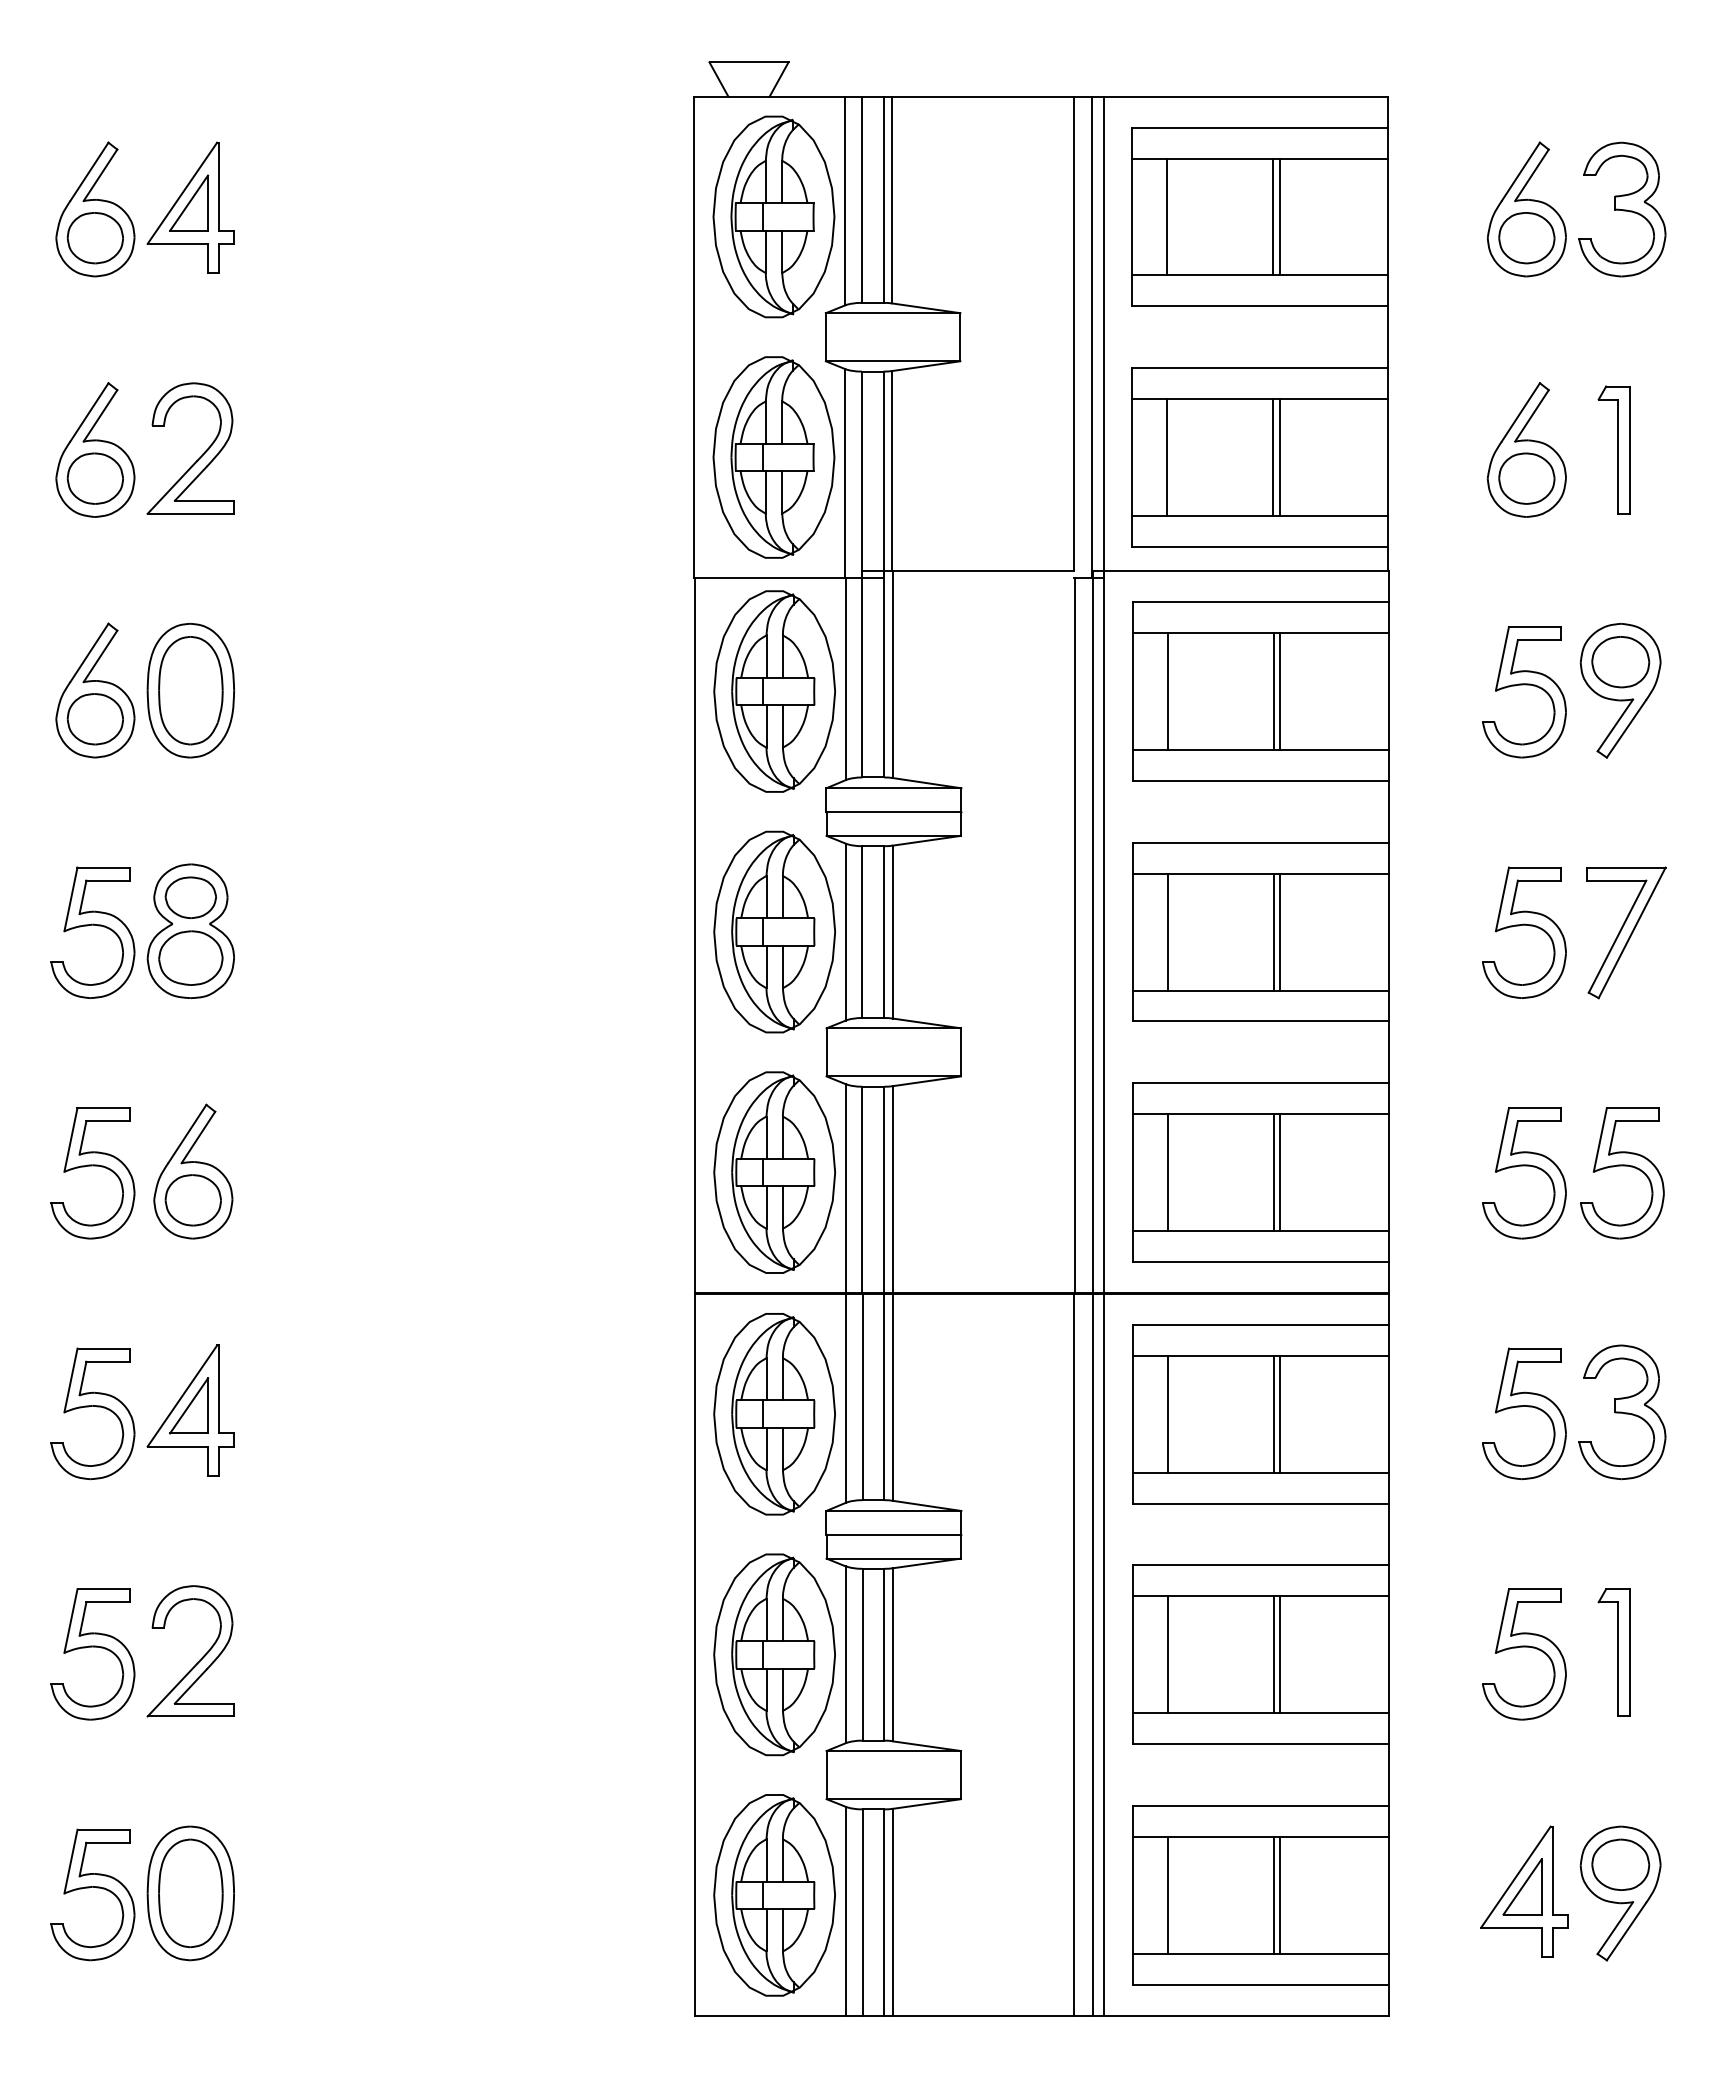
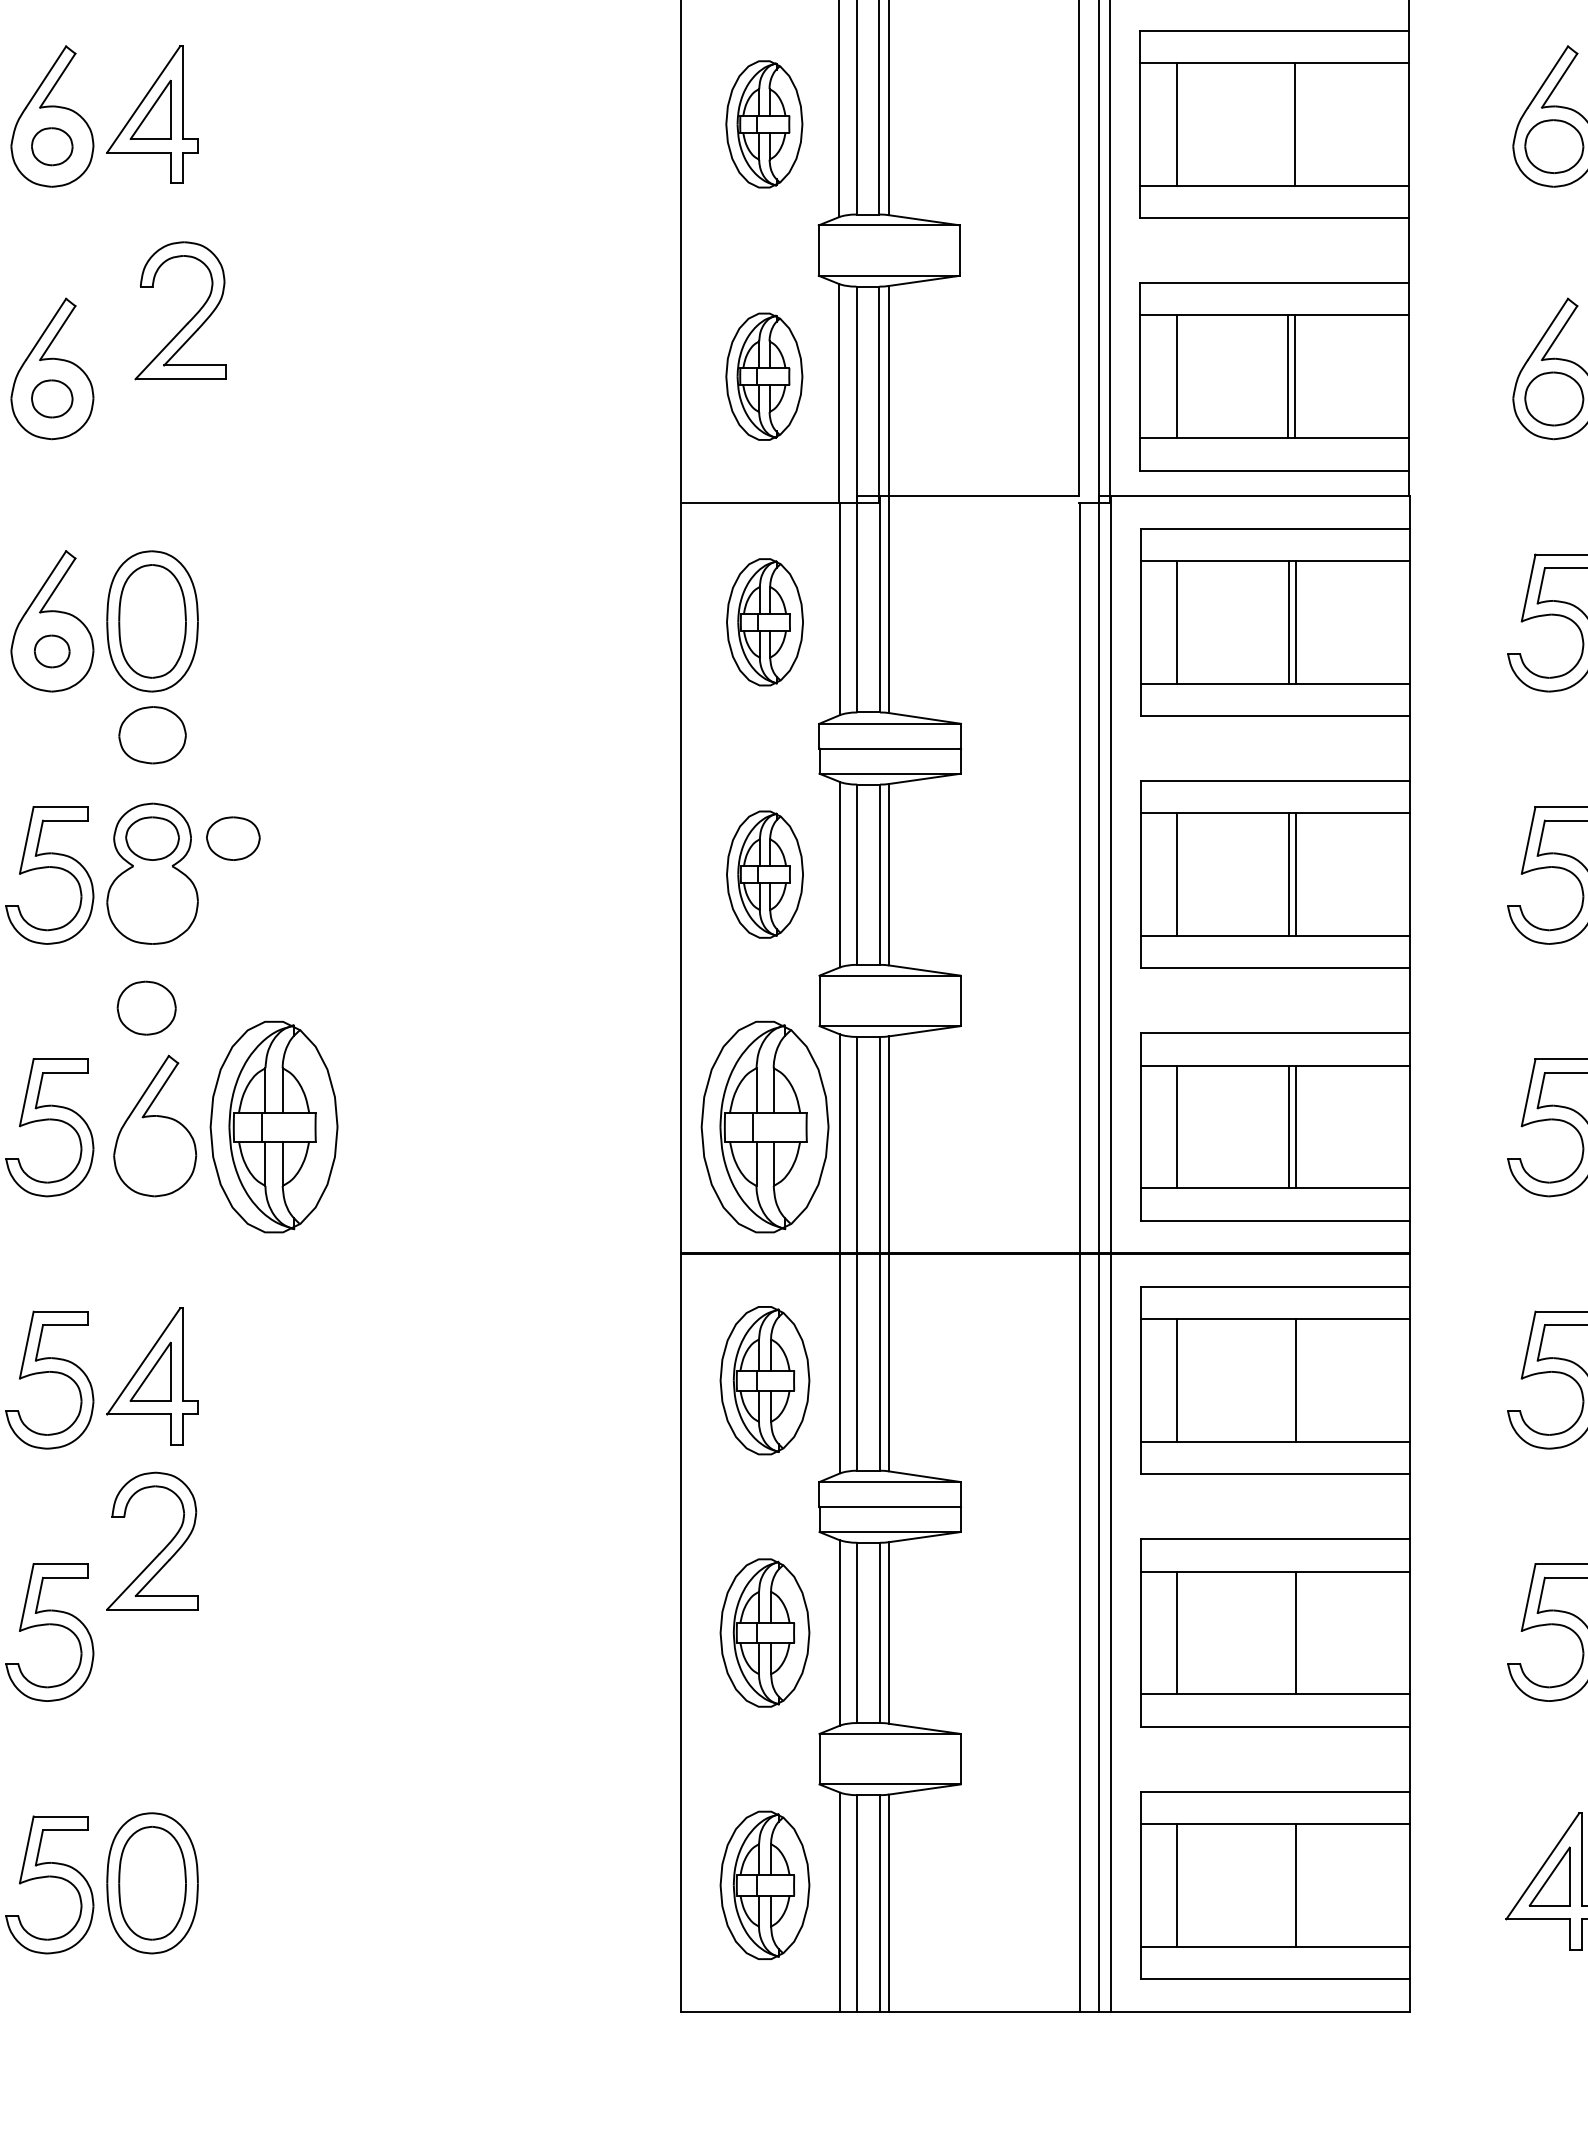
part: (773, 216) -> (763, 123), size x0.6
line: (1273, 216) -> (1288, 123), removed
part: (94, 238) -> (51, 146), size x0.7
part: (199, 457) -> (189, 320), moved
part: (773, 457) -> (763, 376), size x0.6
part: (94, 478) -> (51, 398), size x0.7
part: (774, 691) -> (764, 622), size x0.6
part: (94, 719) -> (51, 651), size x0.6
part: (267, 897) -> (232, 838), added
part: (774, 931) -> (764, 874), size x0.6
part: (190, 957) -> (152, 734), moved
part: (306, 1172) -> (273, 1126), added
part: (192, 1200) -> (145, 1008), moved
line: (1273, 1413) -> (1288, 1379), removed
part: (774, 1414) -> (764, 1380), size x0.7
part: (774, 1654) -> (764, 1632), size x0.7
line: (1273, 1654) -> (1288, 1632), removed
part: (201, 1657) -> (163, 1547), moved
line: (1273, 1894) -> (1288, 1884), removed
part: (774, 1895) -> (764, 1885), size x0.7

